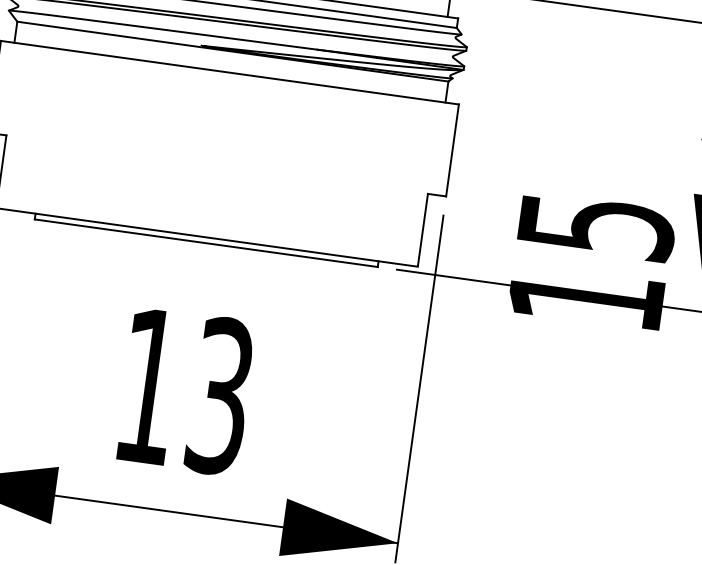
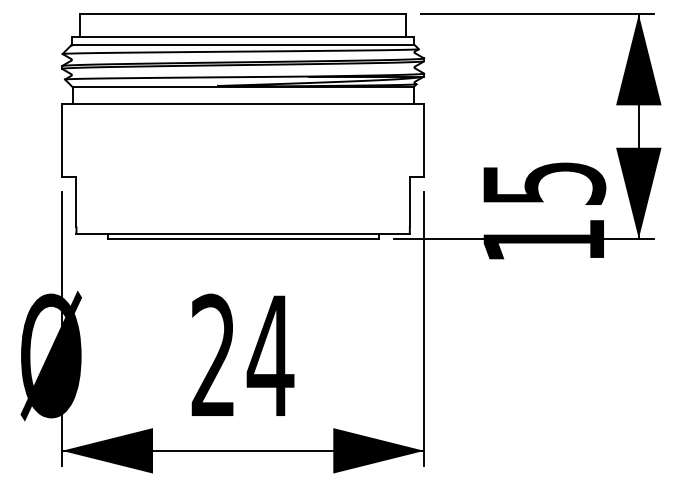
text: (184, 390) -> (242, 355), 13 -> 24

